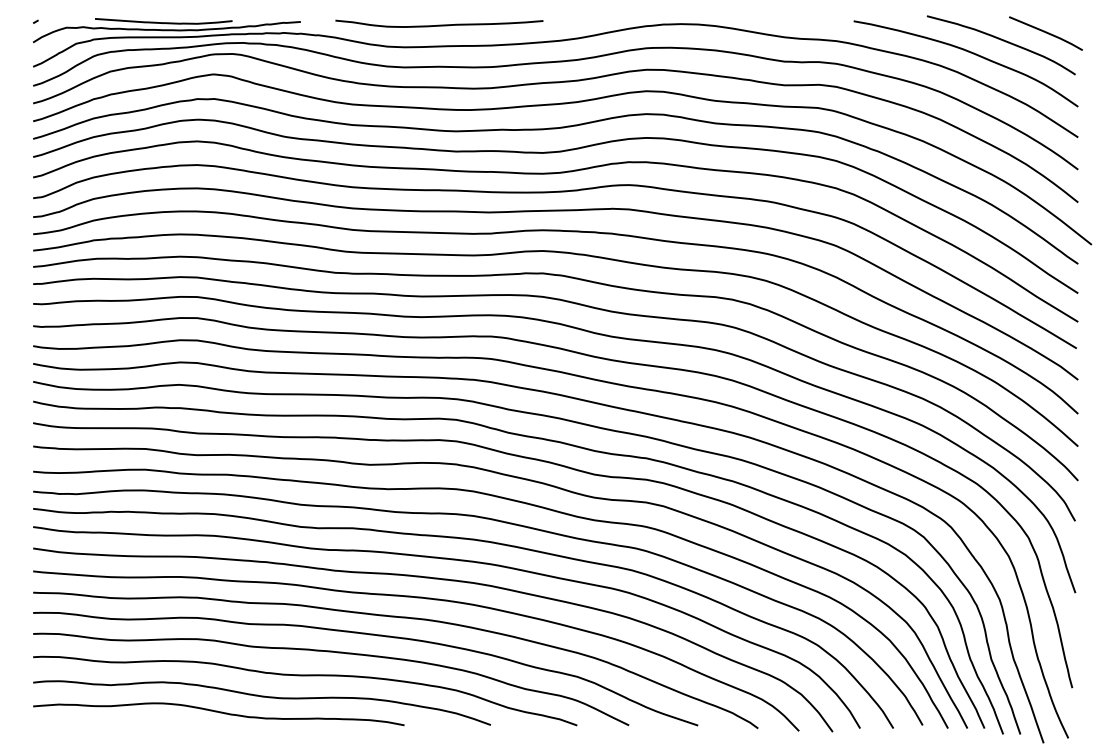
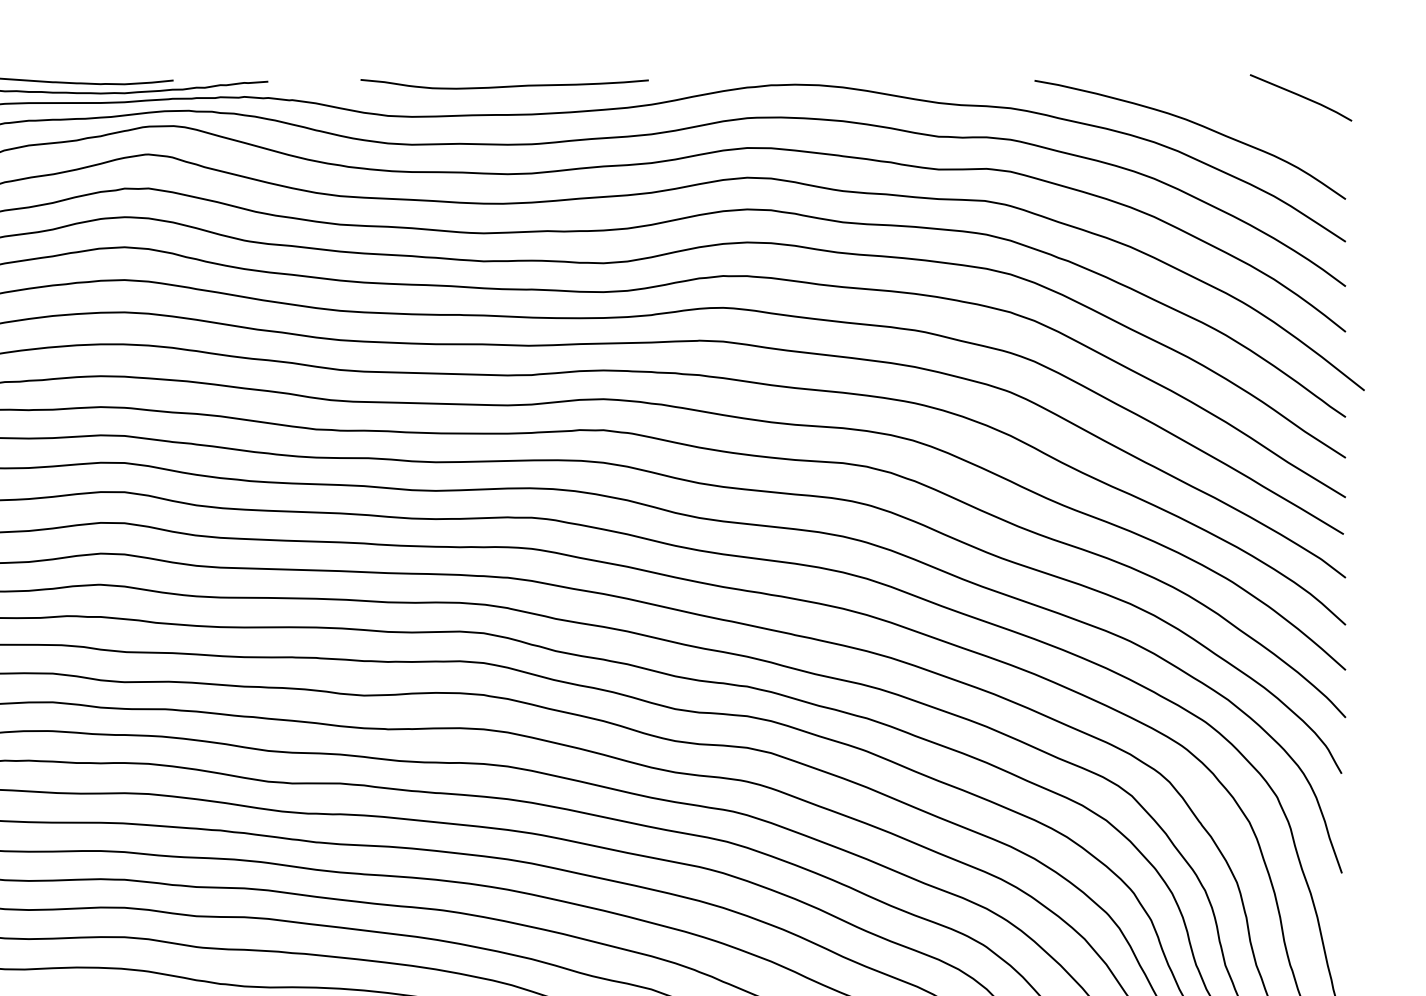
curve: (439, 24) -> (504, 85), moved
curve: (1000, 40) -> (1238, 107), removed

